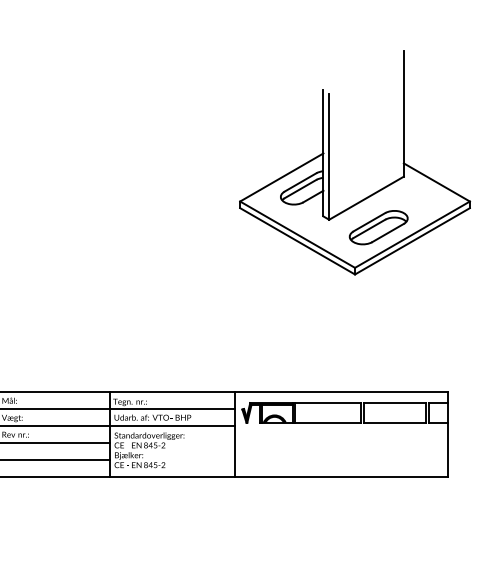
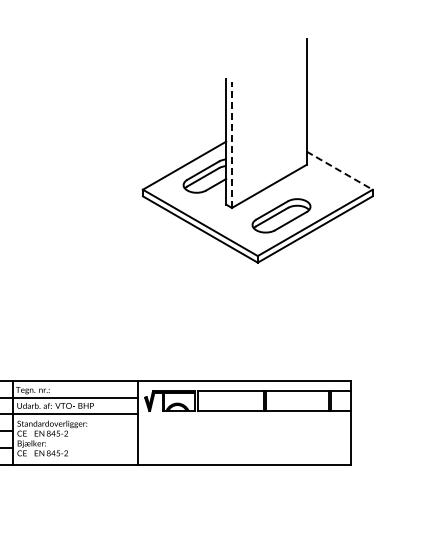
line: (329, 156) -> (232, 144), solid -> dashed
line: (437, 182) -> (340, 170), solid -> dashed

